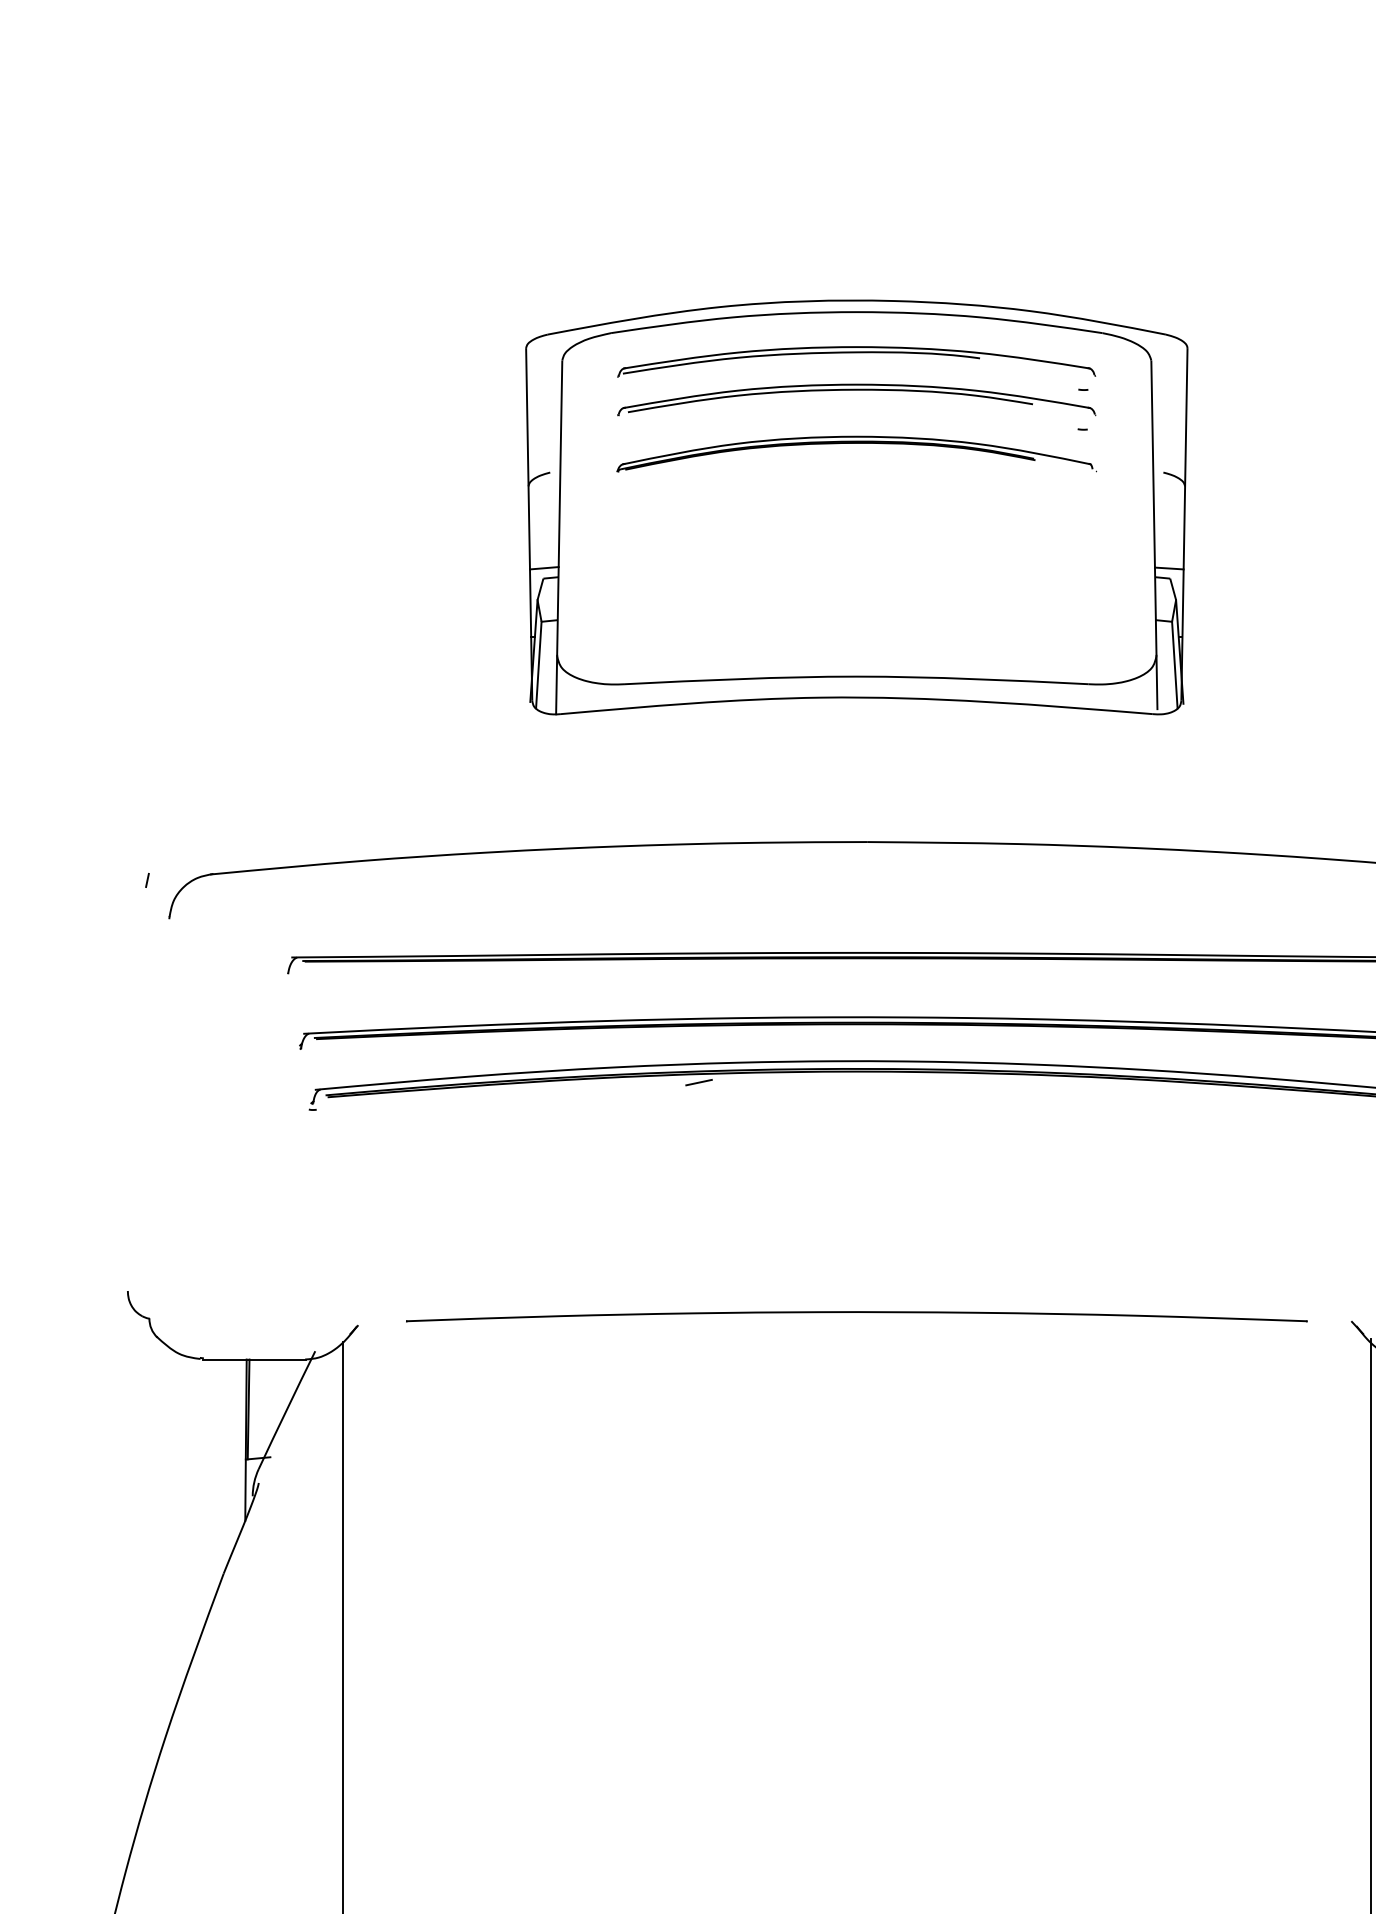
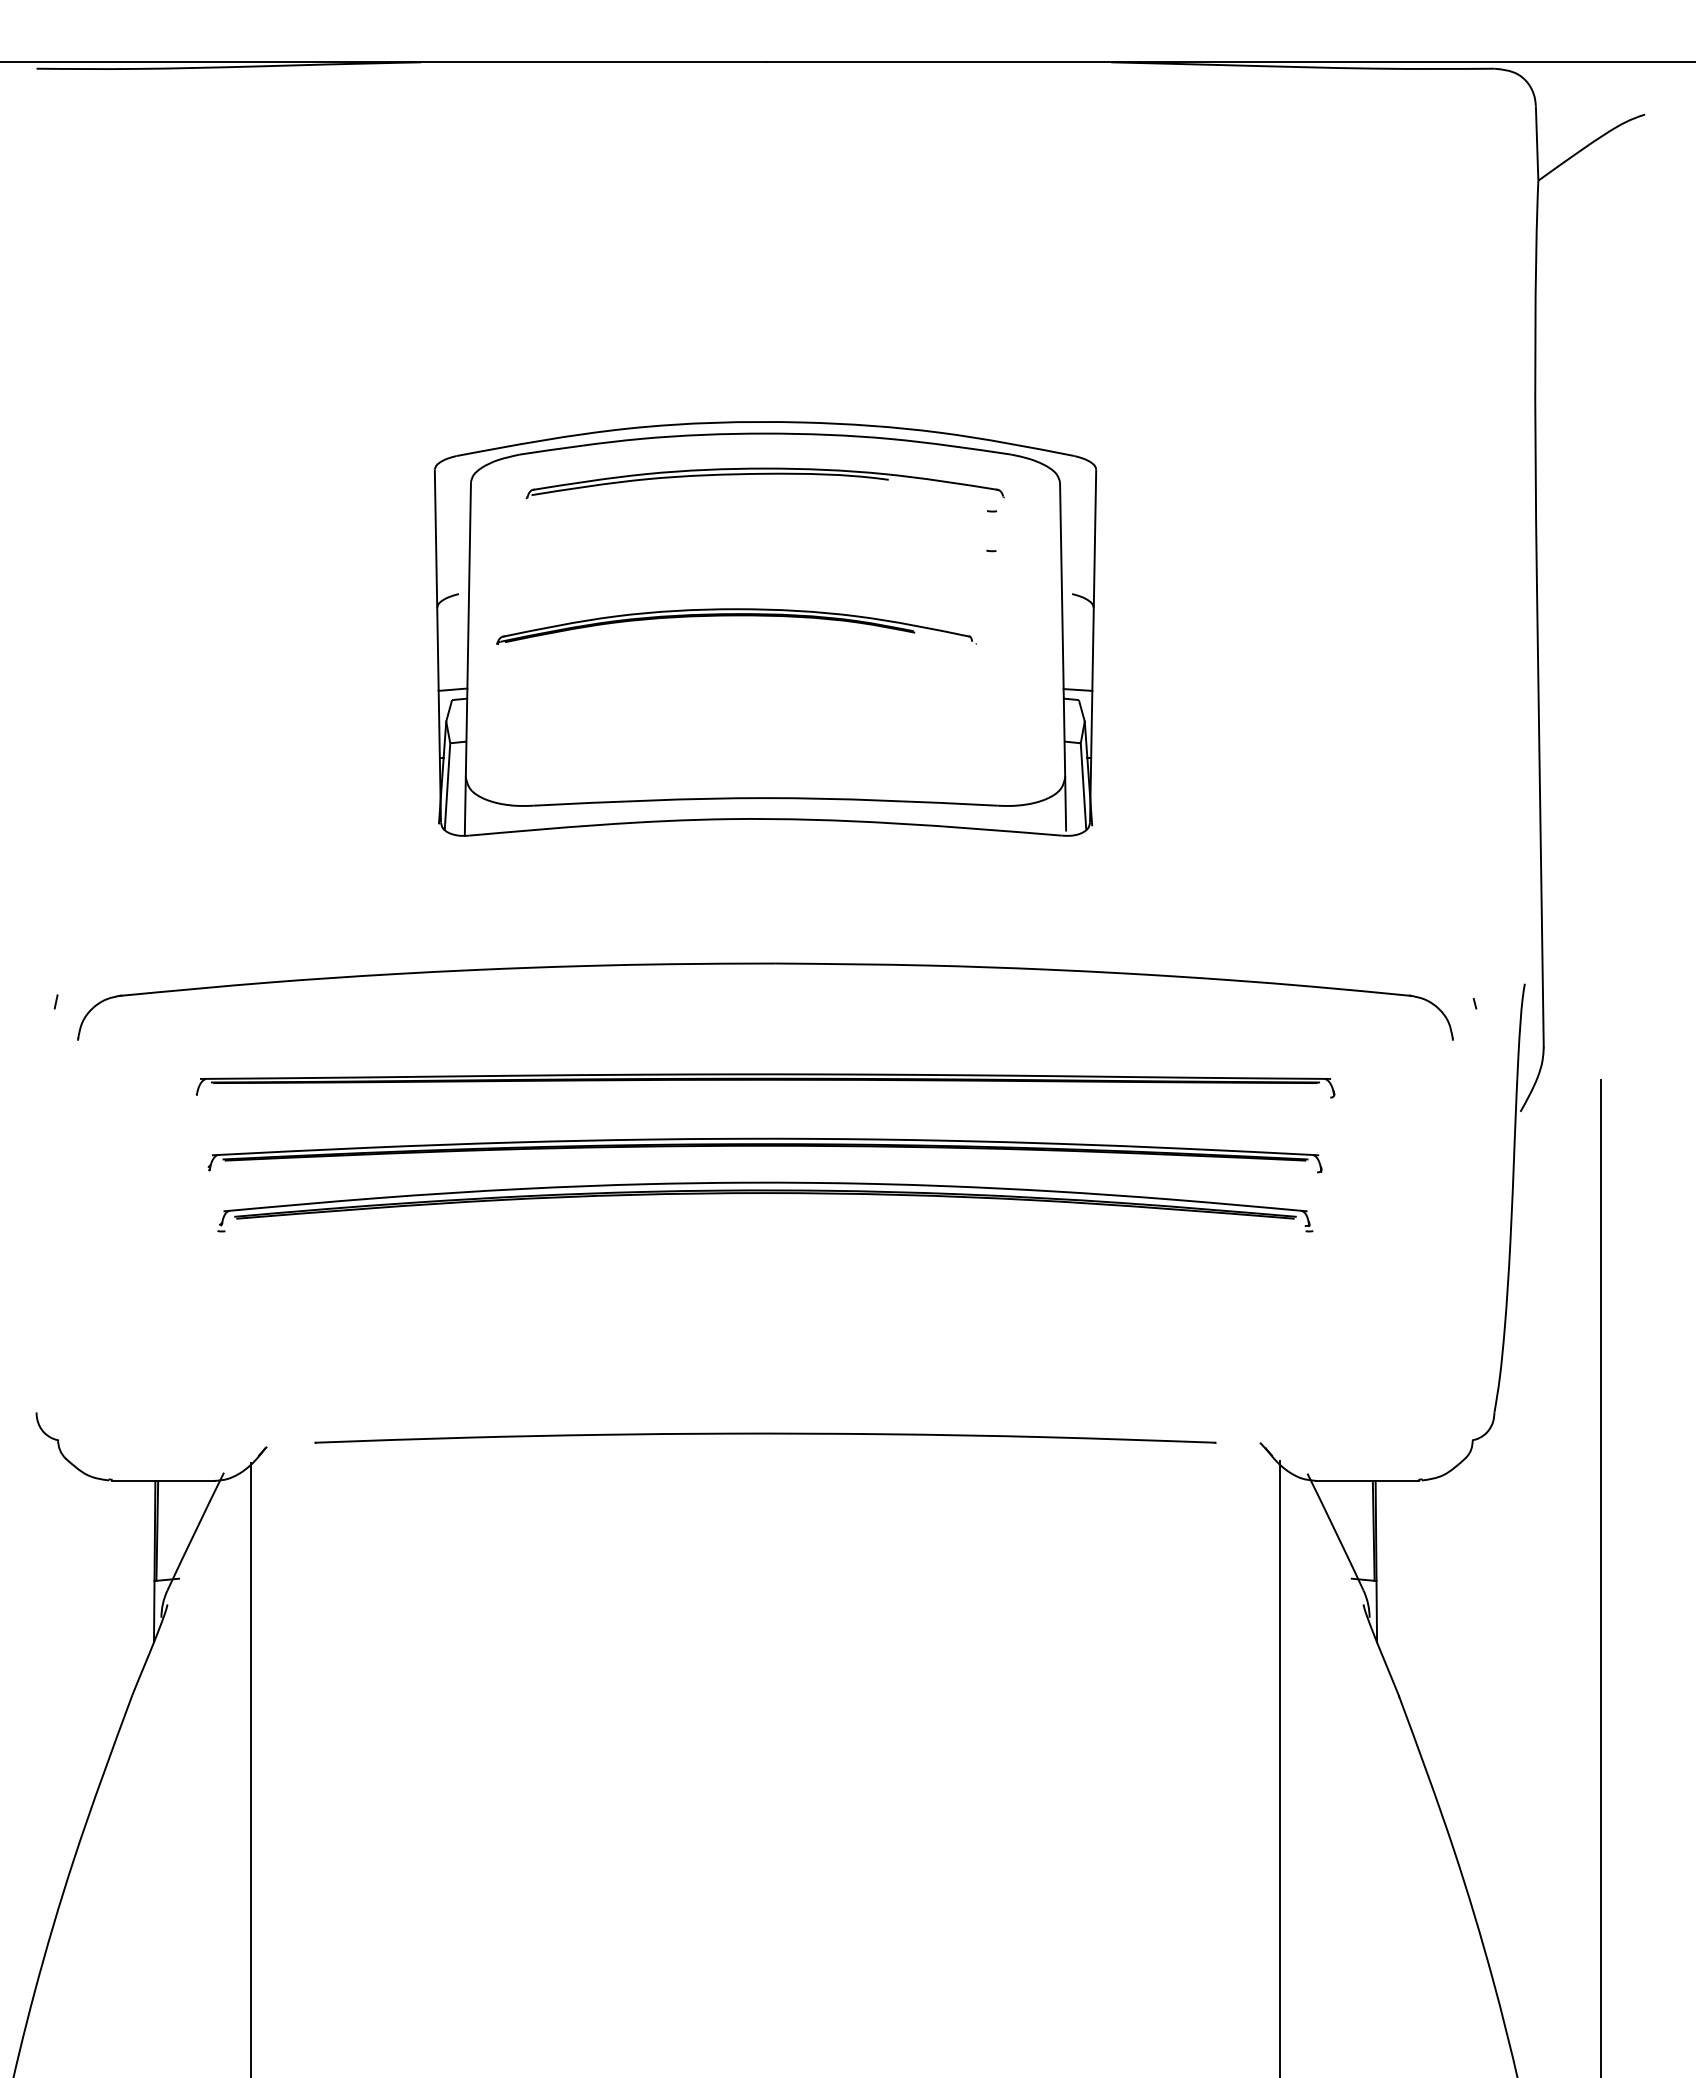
part: (856, 391) -> (765, 512), removed
part: (856, 444) -> (736, 616), moved
line: (698, 1082) -> (607, 1203), removed

